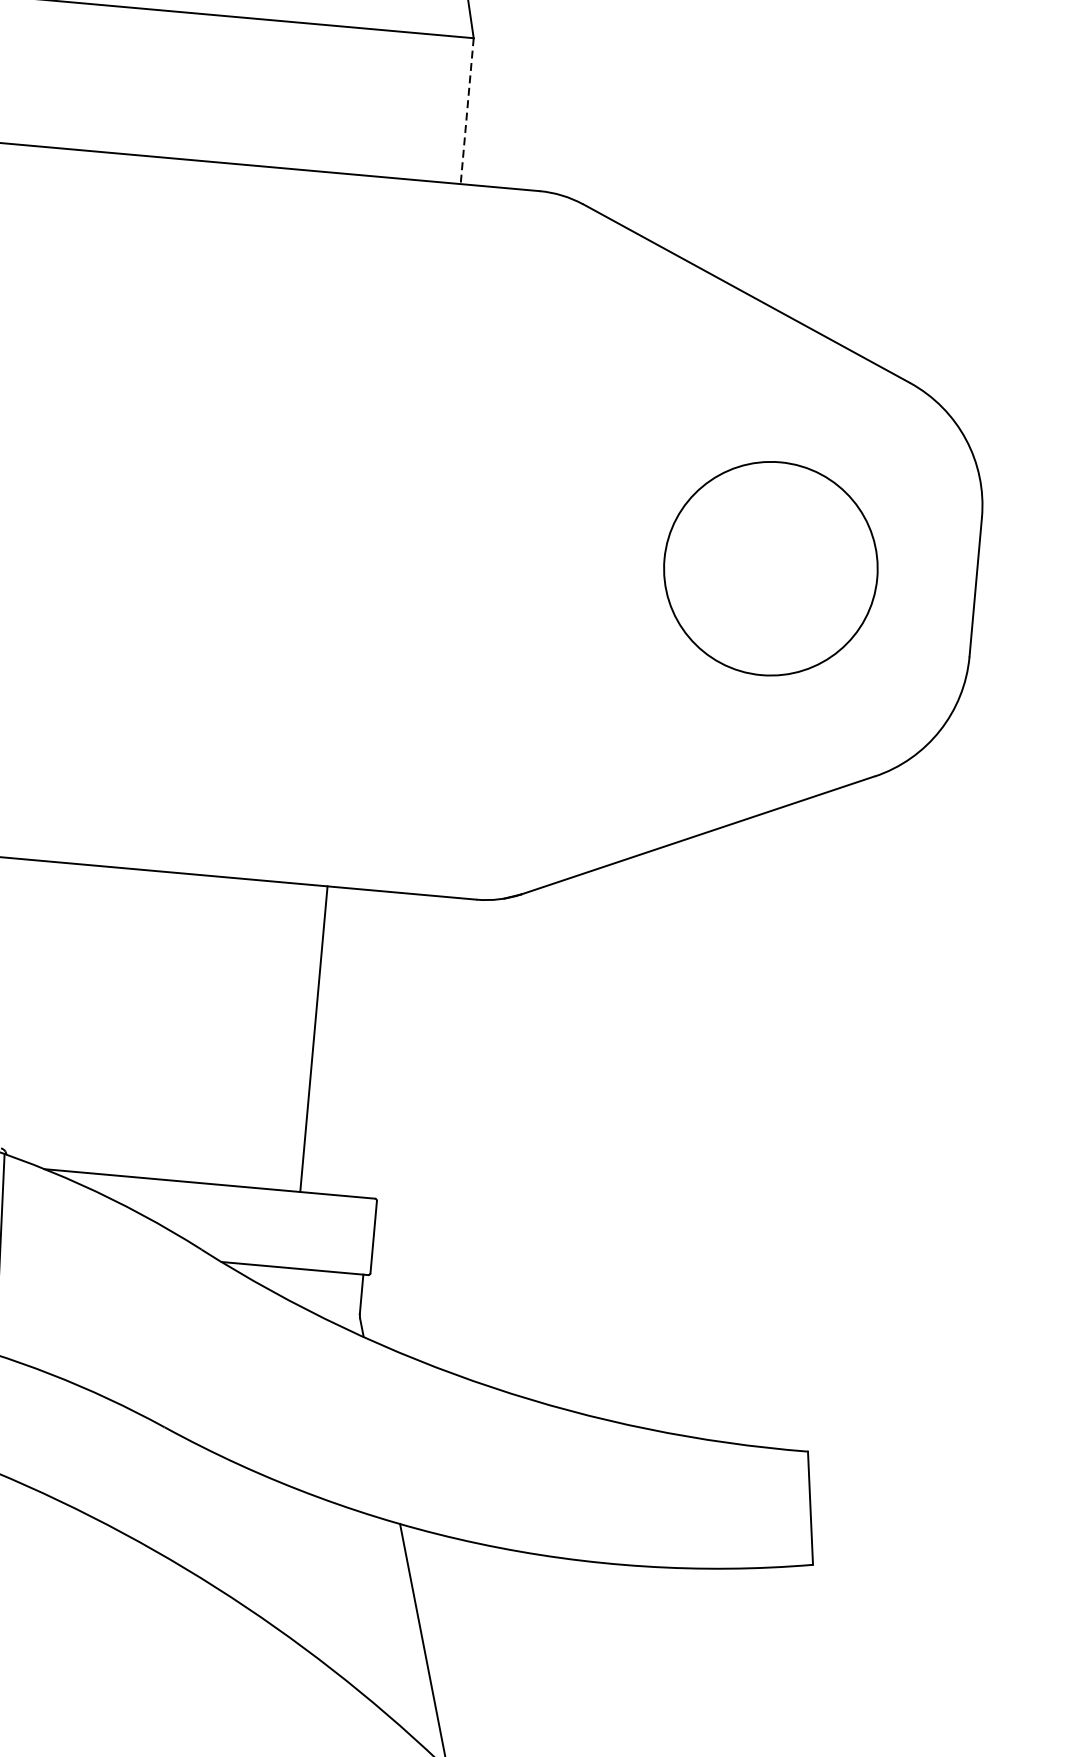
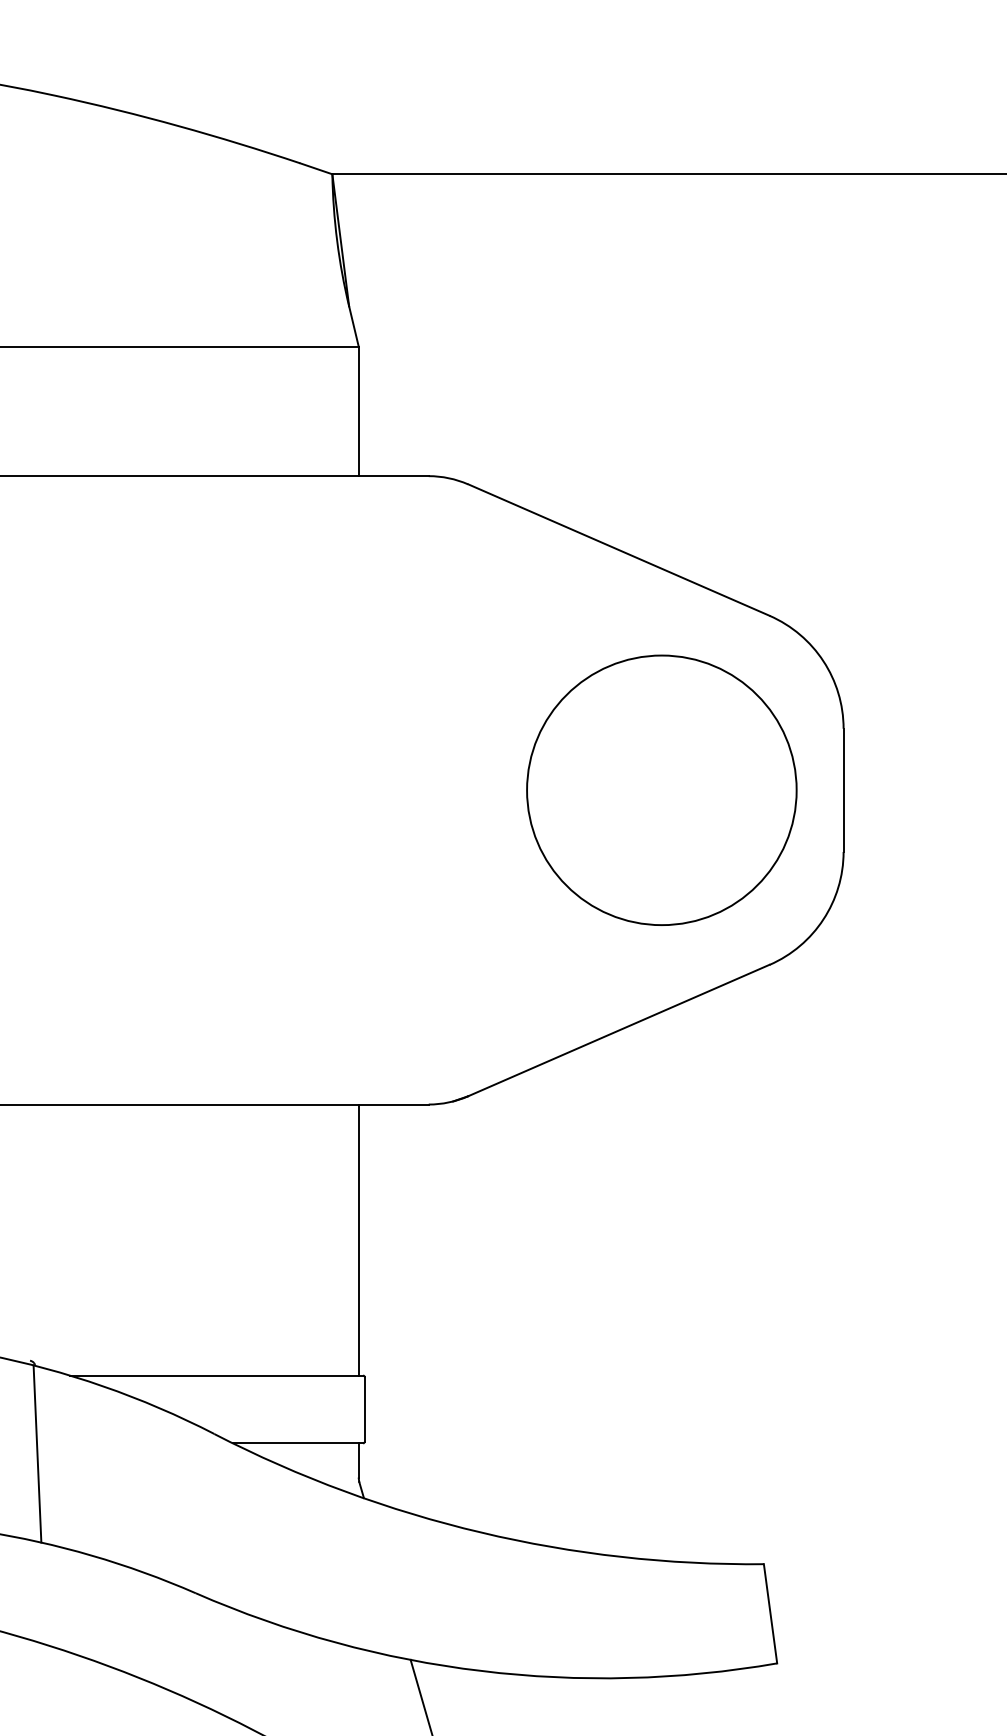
line: (466, 111) -> (358, 411), dashed -> solid
circle: (770, 567) -> (661, 789), size x1.43
line: (313, 1038) -> (358, 1239), moved

